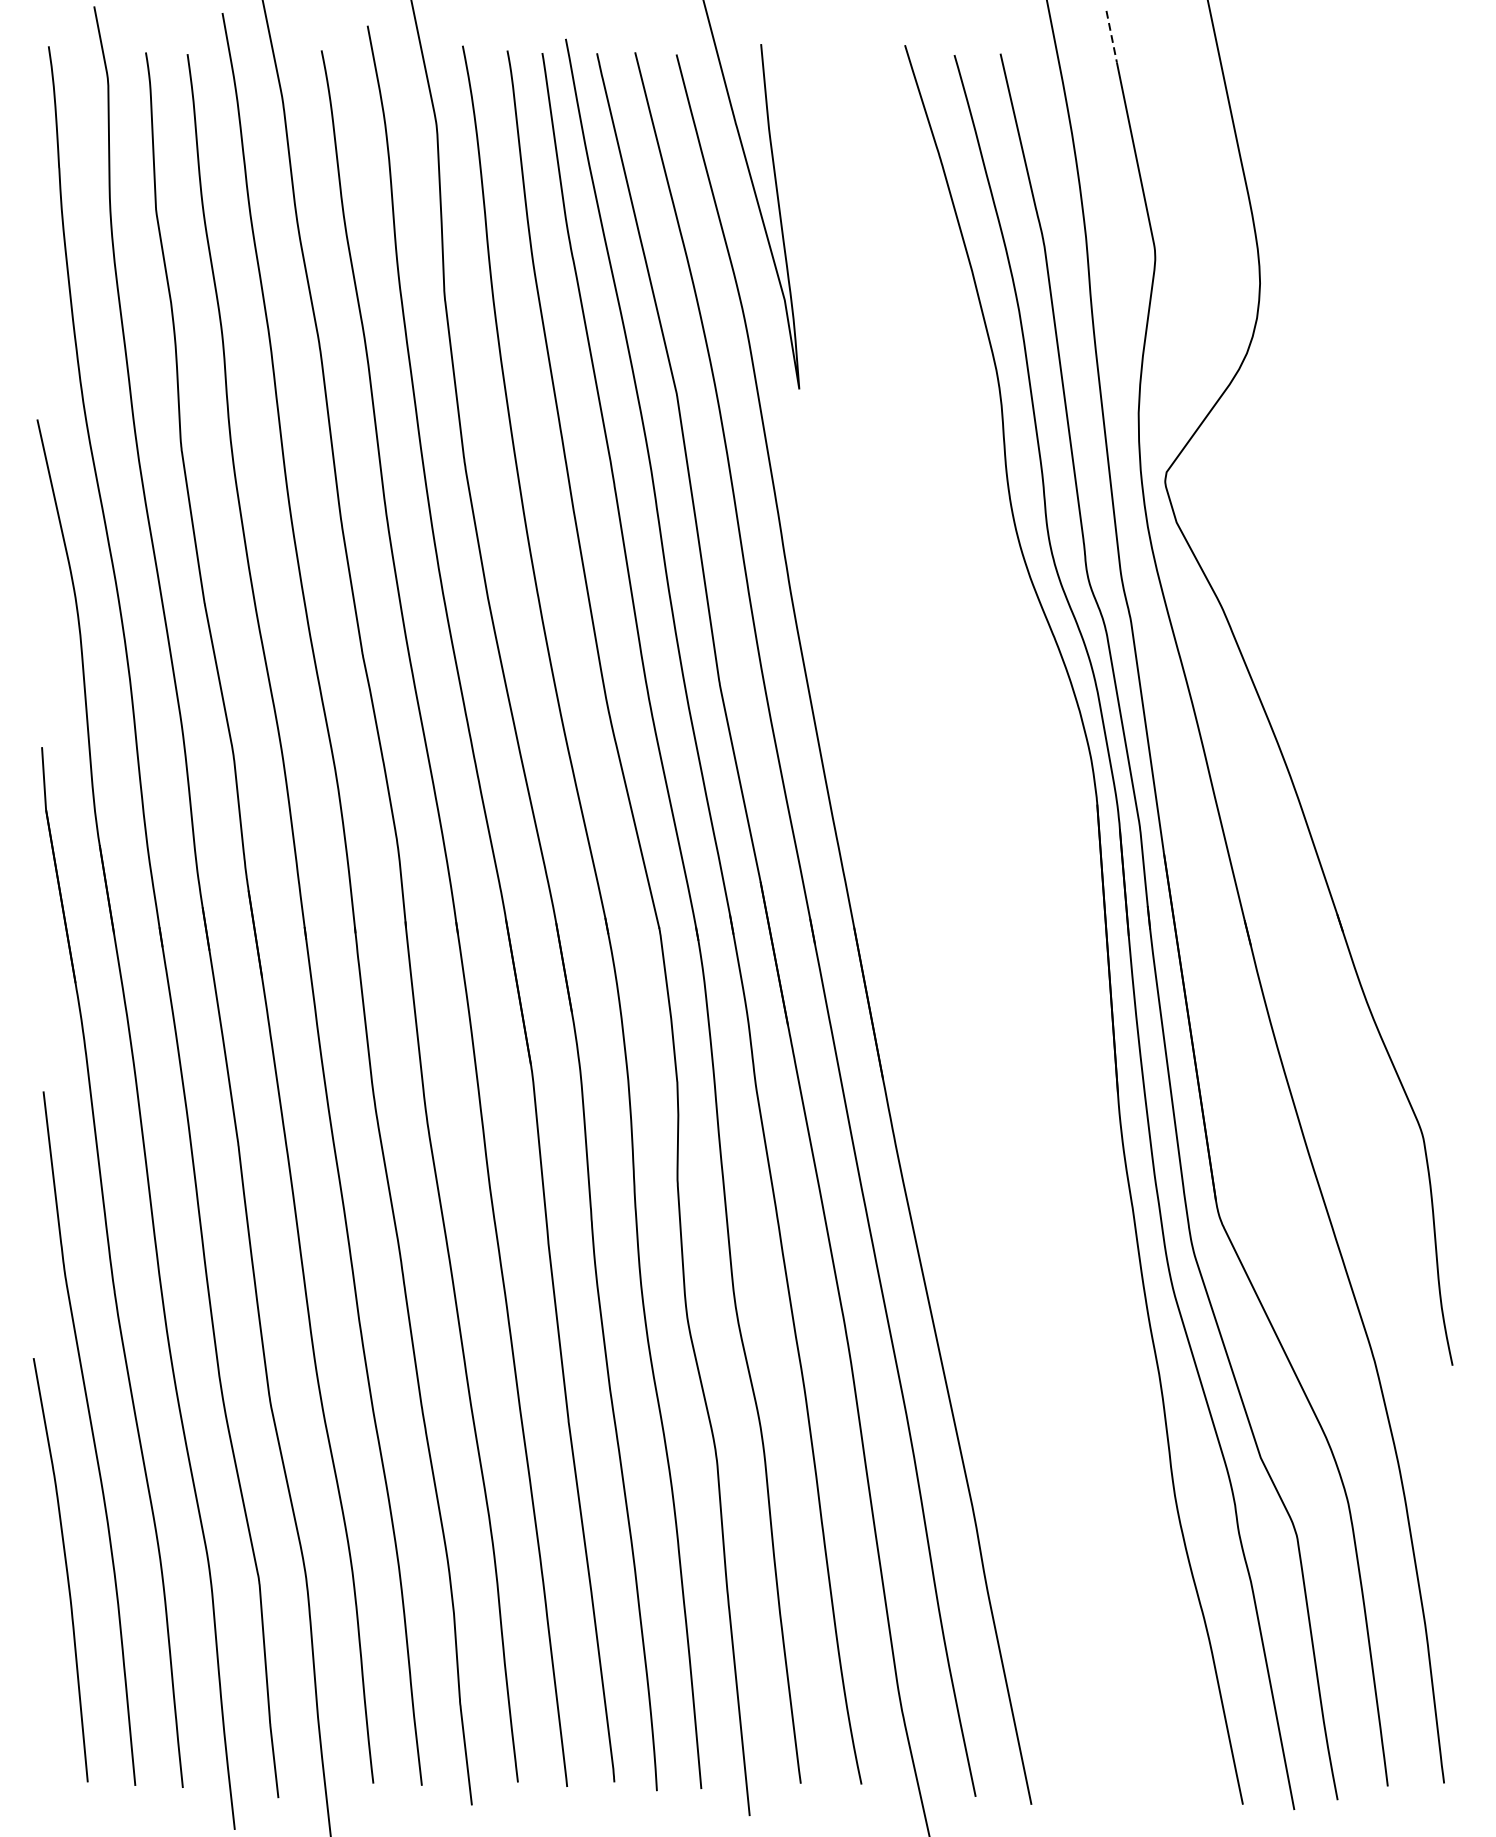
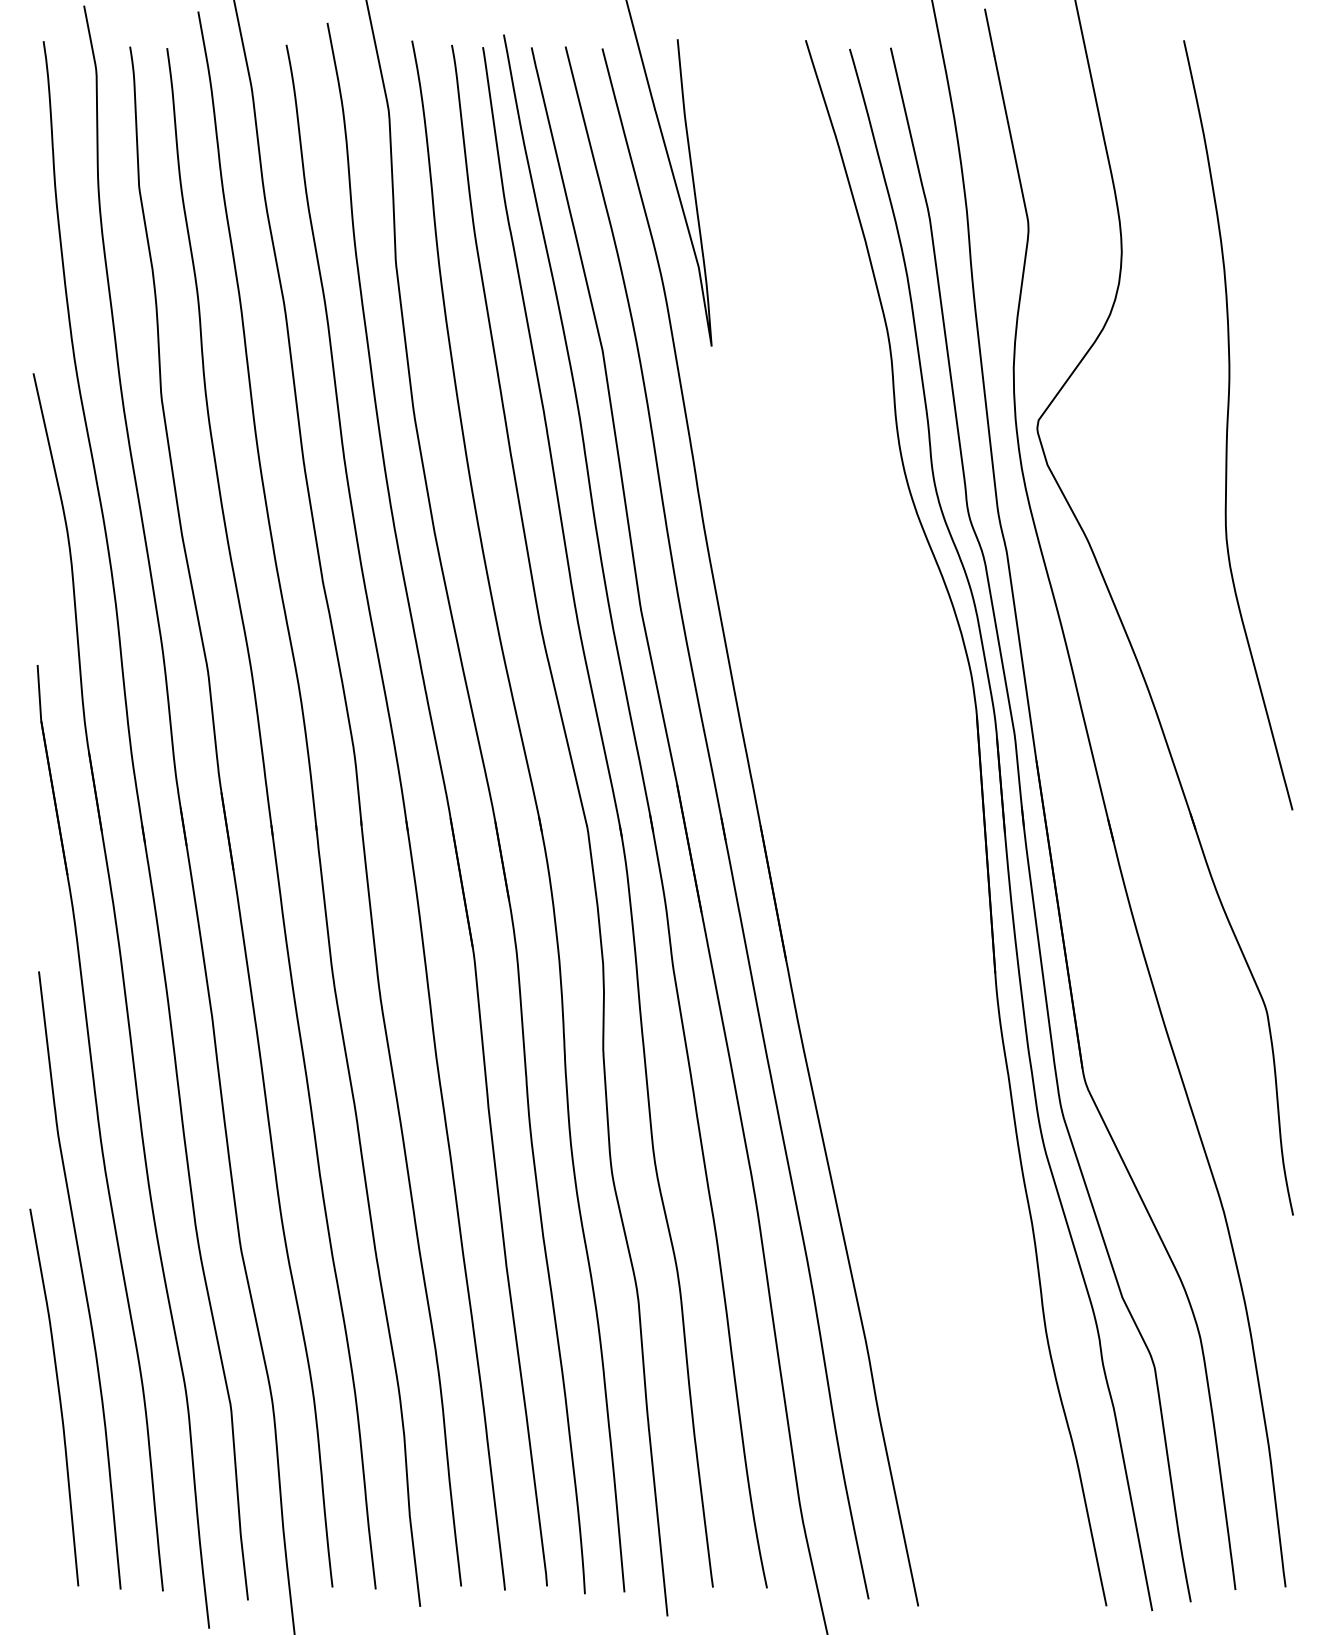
line: (1111, 37) -> (989, 33), dashed -> solid
curve: (1379, 478) -> (1228, 425), added

